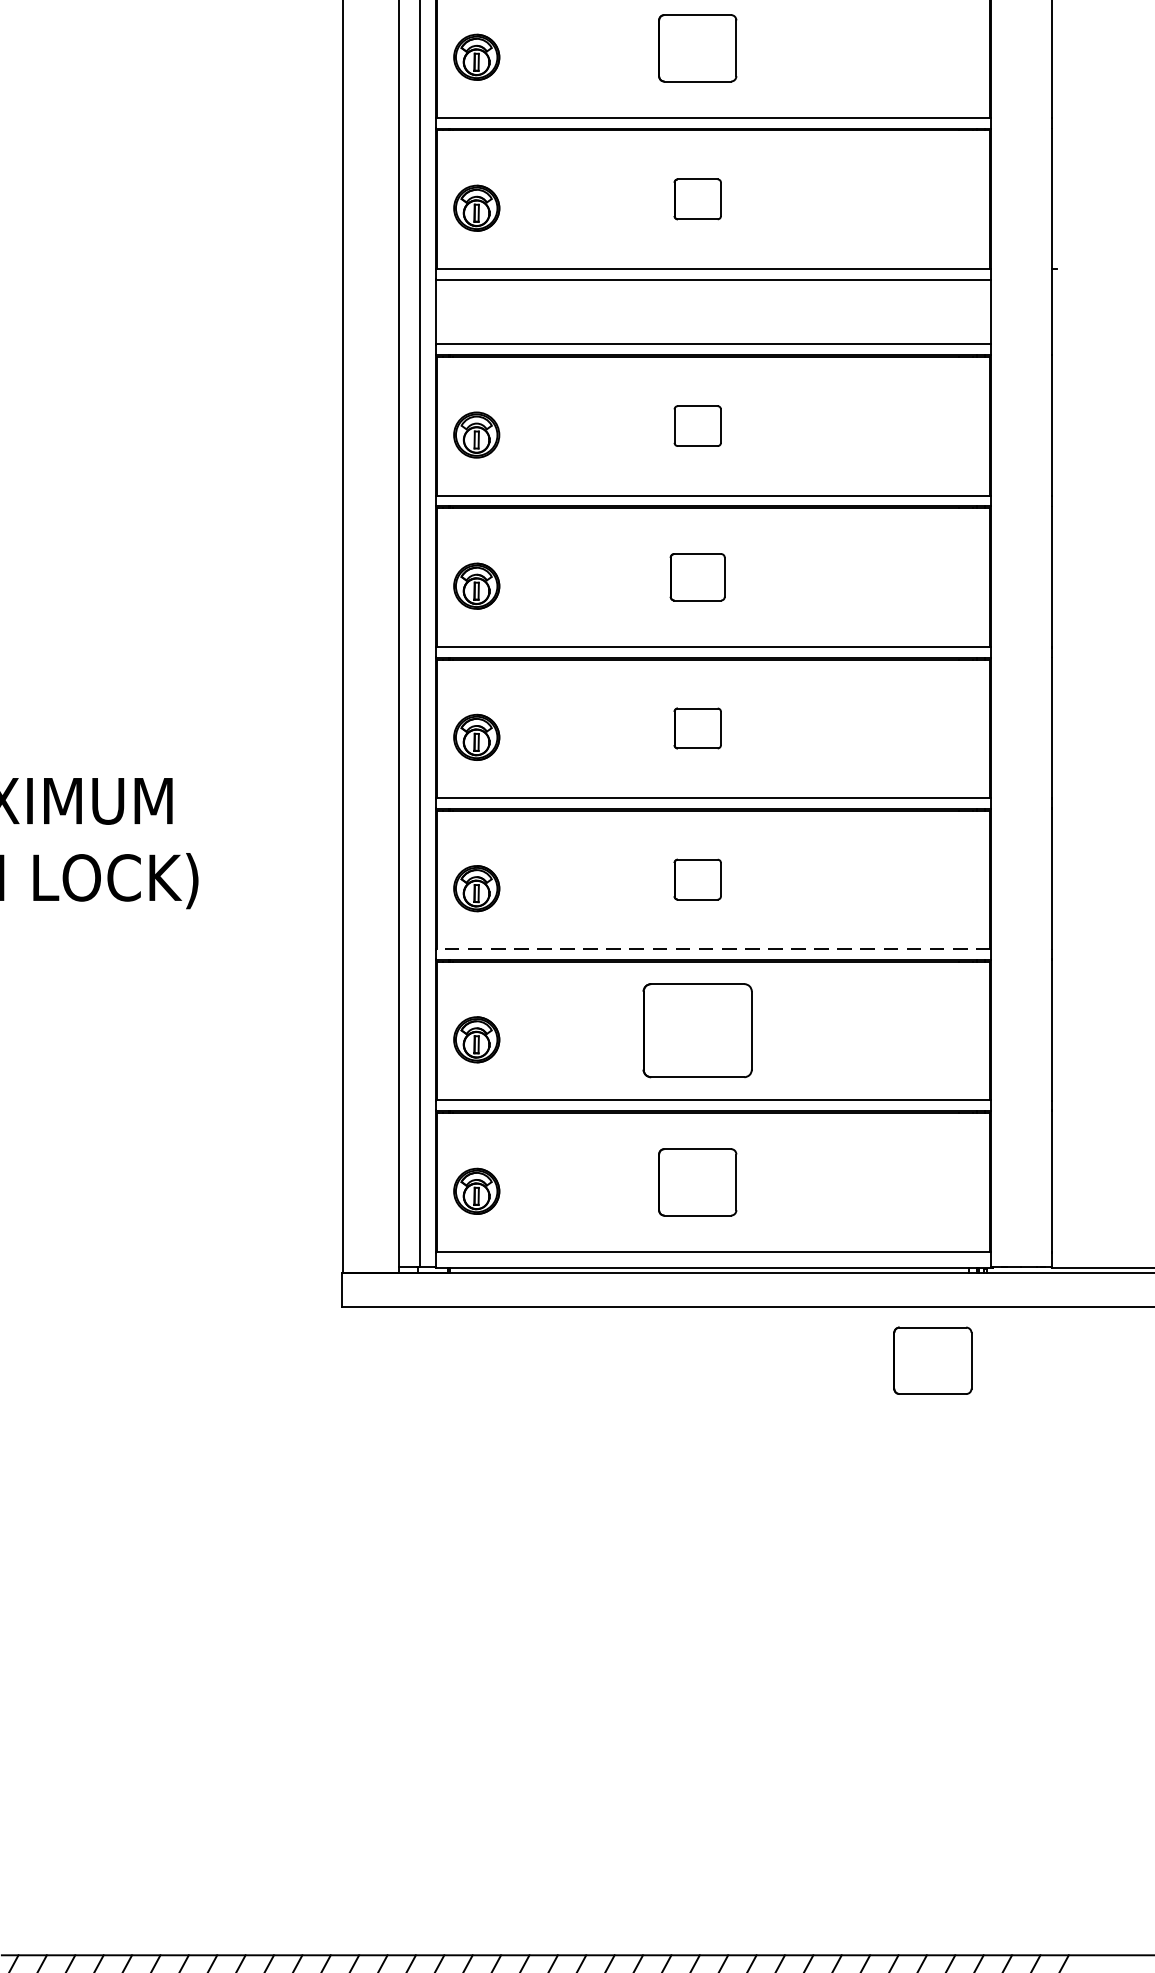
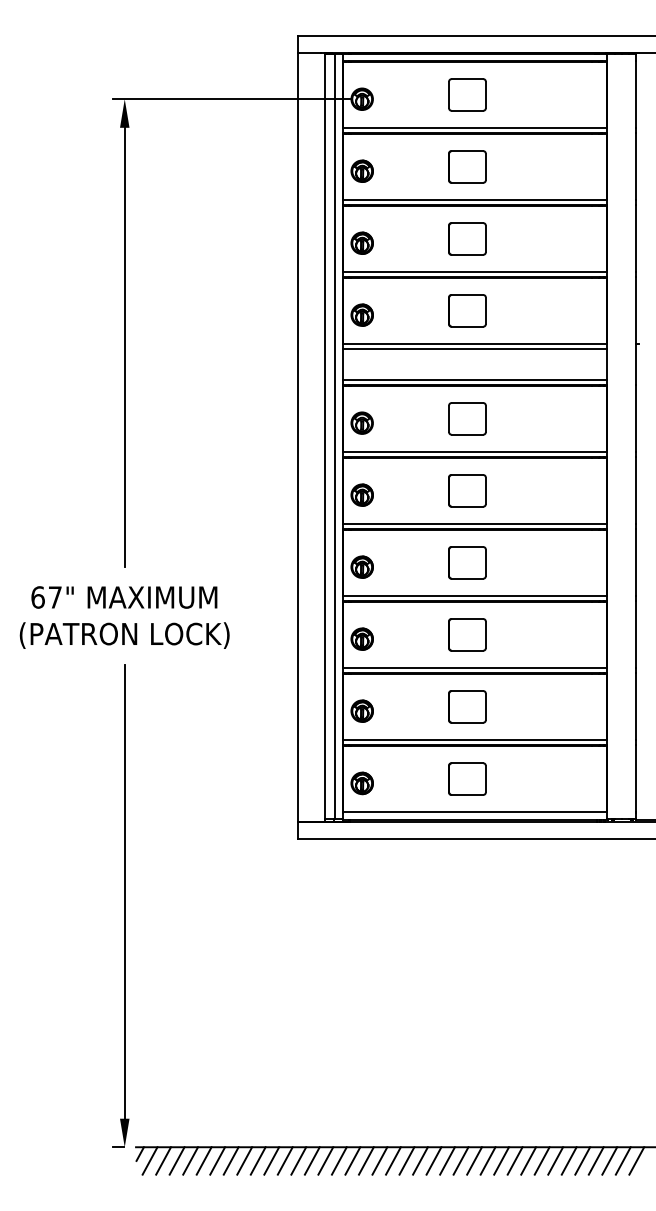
part: (697, 198) -> (467, 310), size x1.67
part: (697, 425) -> (467, 418), size x1.67
part: (697, 576) -> (467, 490), size x1.43
part: (697, 727) -> (467, 562), size x1.67
part: (697, 878) -> (467, 634), size x1.67
line: (712, 950) -> (474, 668), dashed -> solid
part: (697, 1029) -> (467, 706), size x0.71
part: (932, 1359) -> (579, 863), removed

